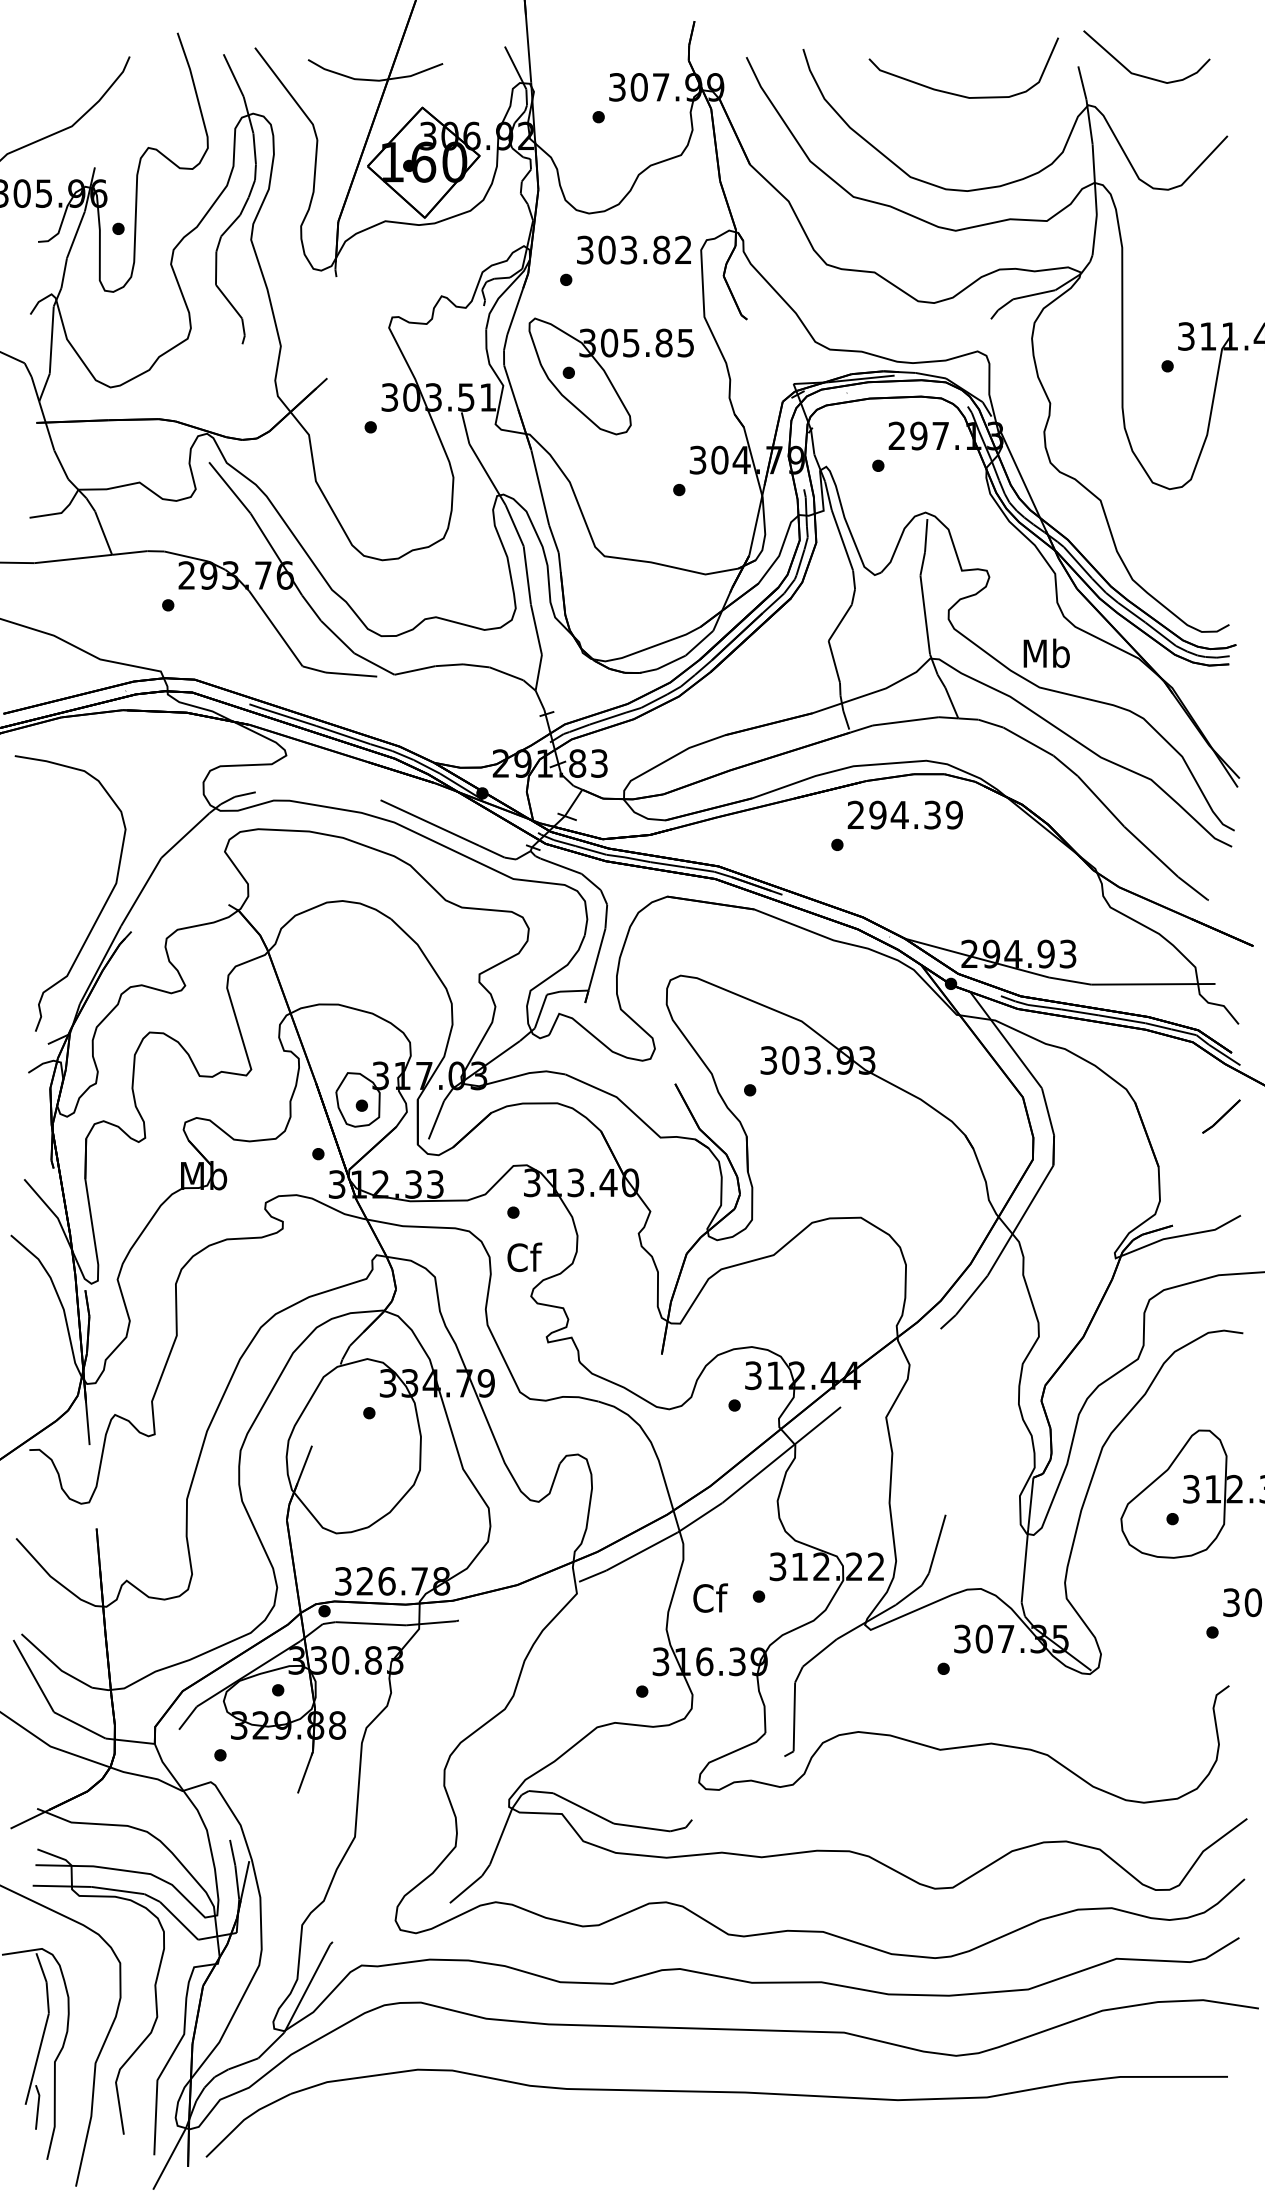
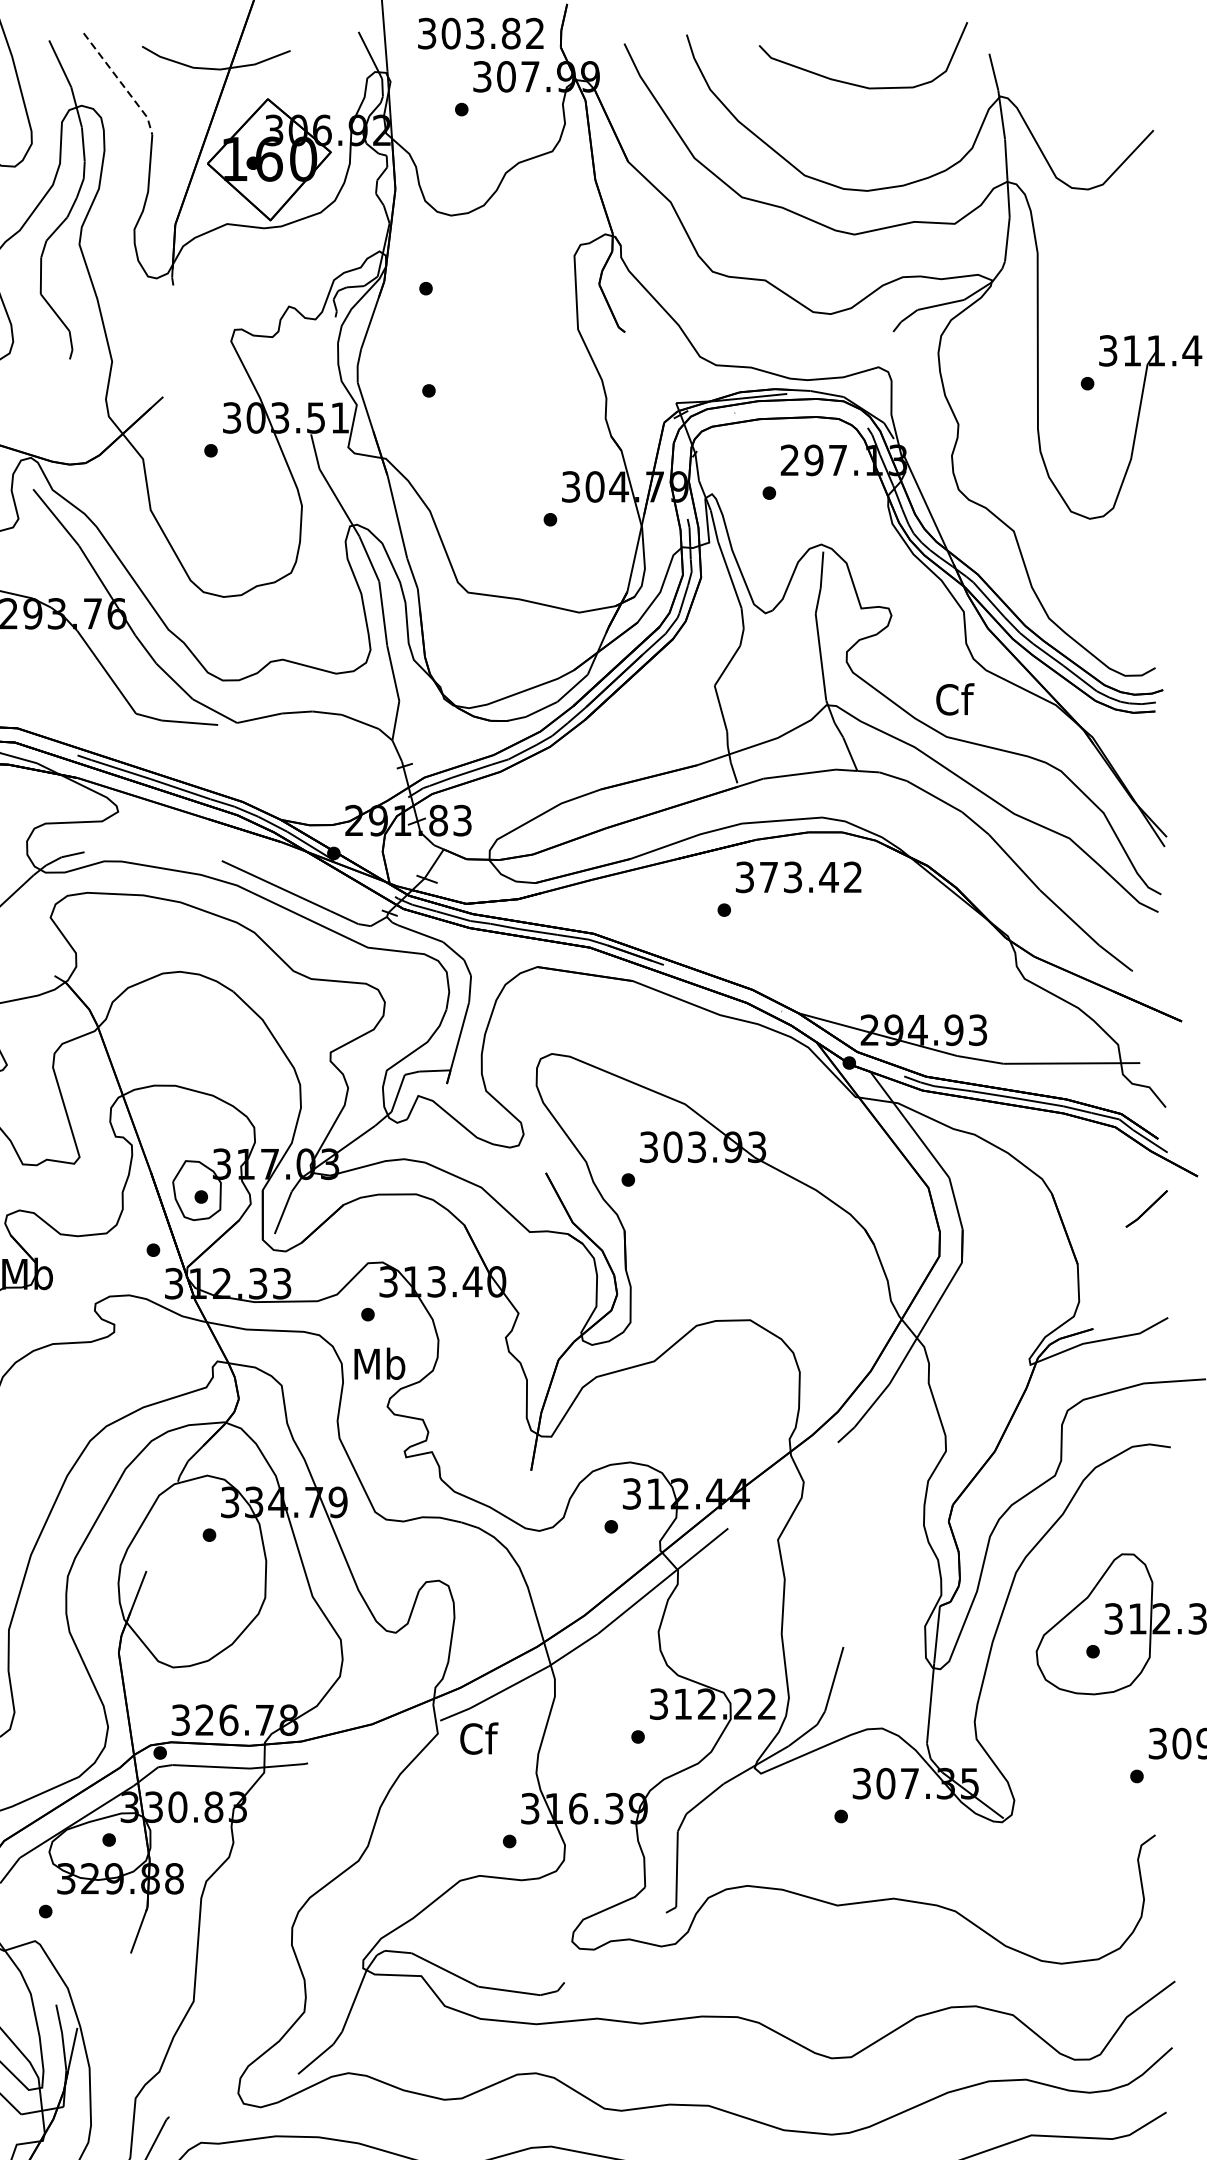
curve: (1140, 74) -> (1057, 62), removed
line: (289, 93) -> (121, 83), solid -> dashed
text: (633, 249) -> (480, 32), moved
part: (610, 376) -> (474, 394), removed
text: (1046, 653) -> (954, 699), Mb -> Cf
text: (904, 814) -> (798, 876), 294.39 -> 373.42
text: (524, 1257) -> (380, 1363), Cf -> Mb
text: (710, 1597) -> (479, 1737), moved

